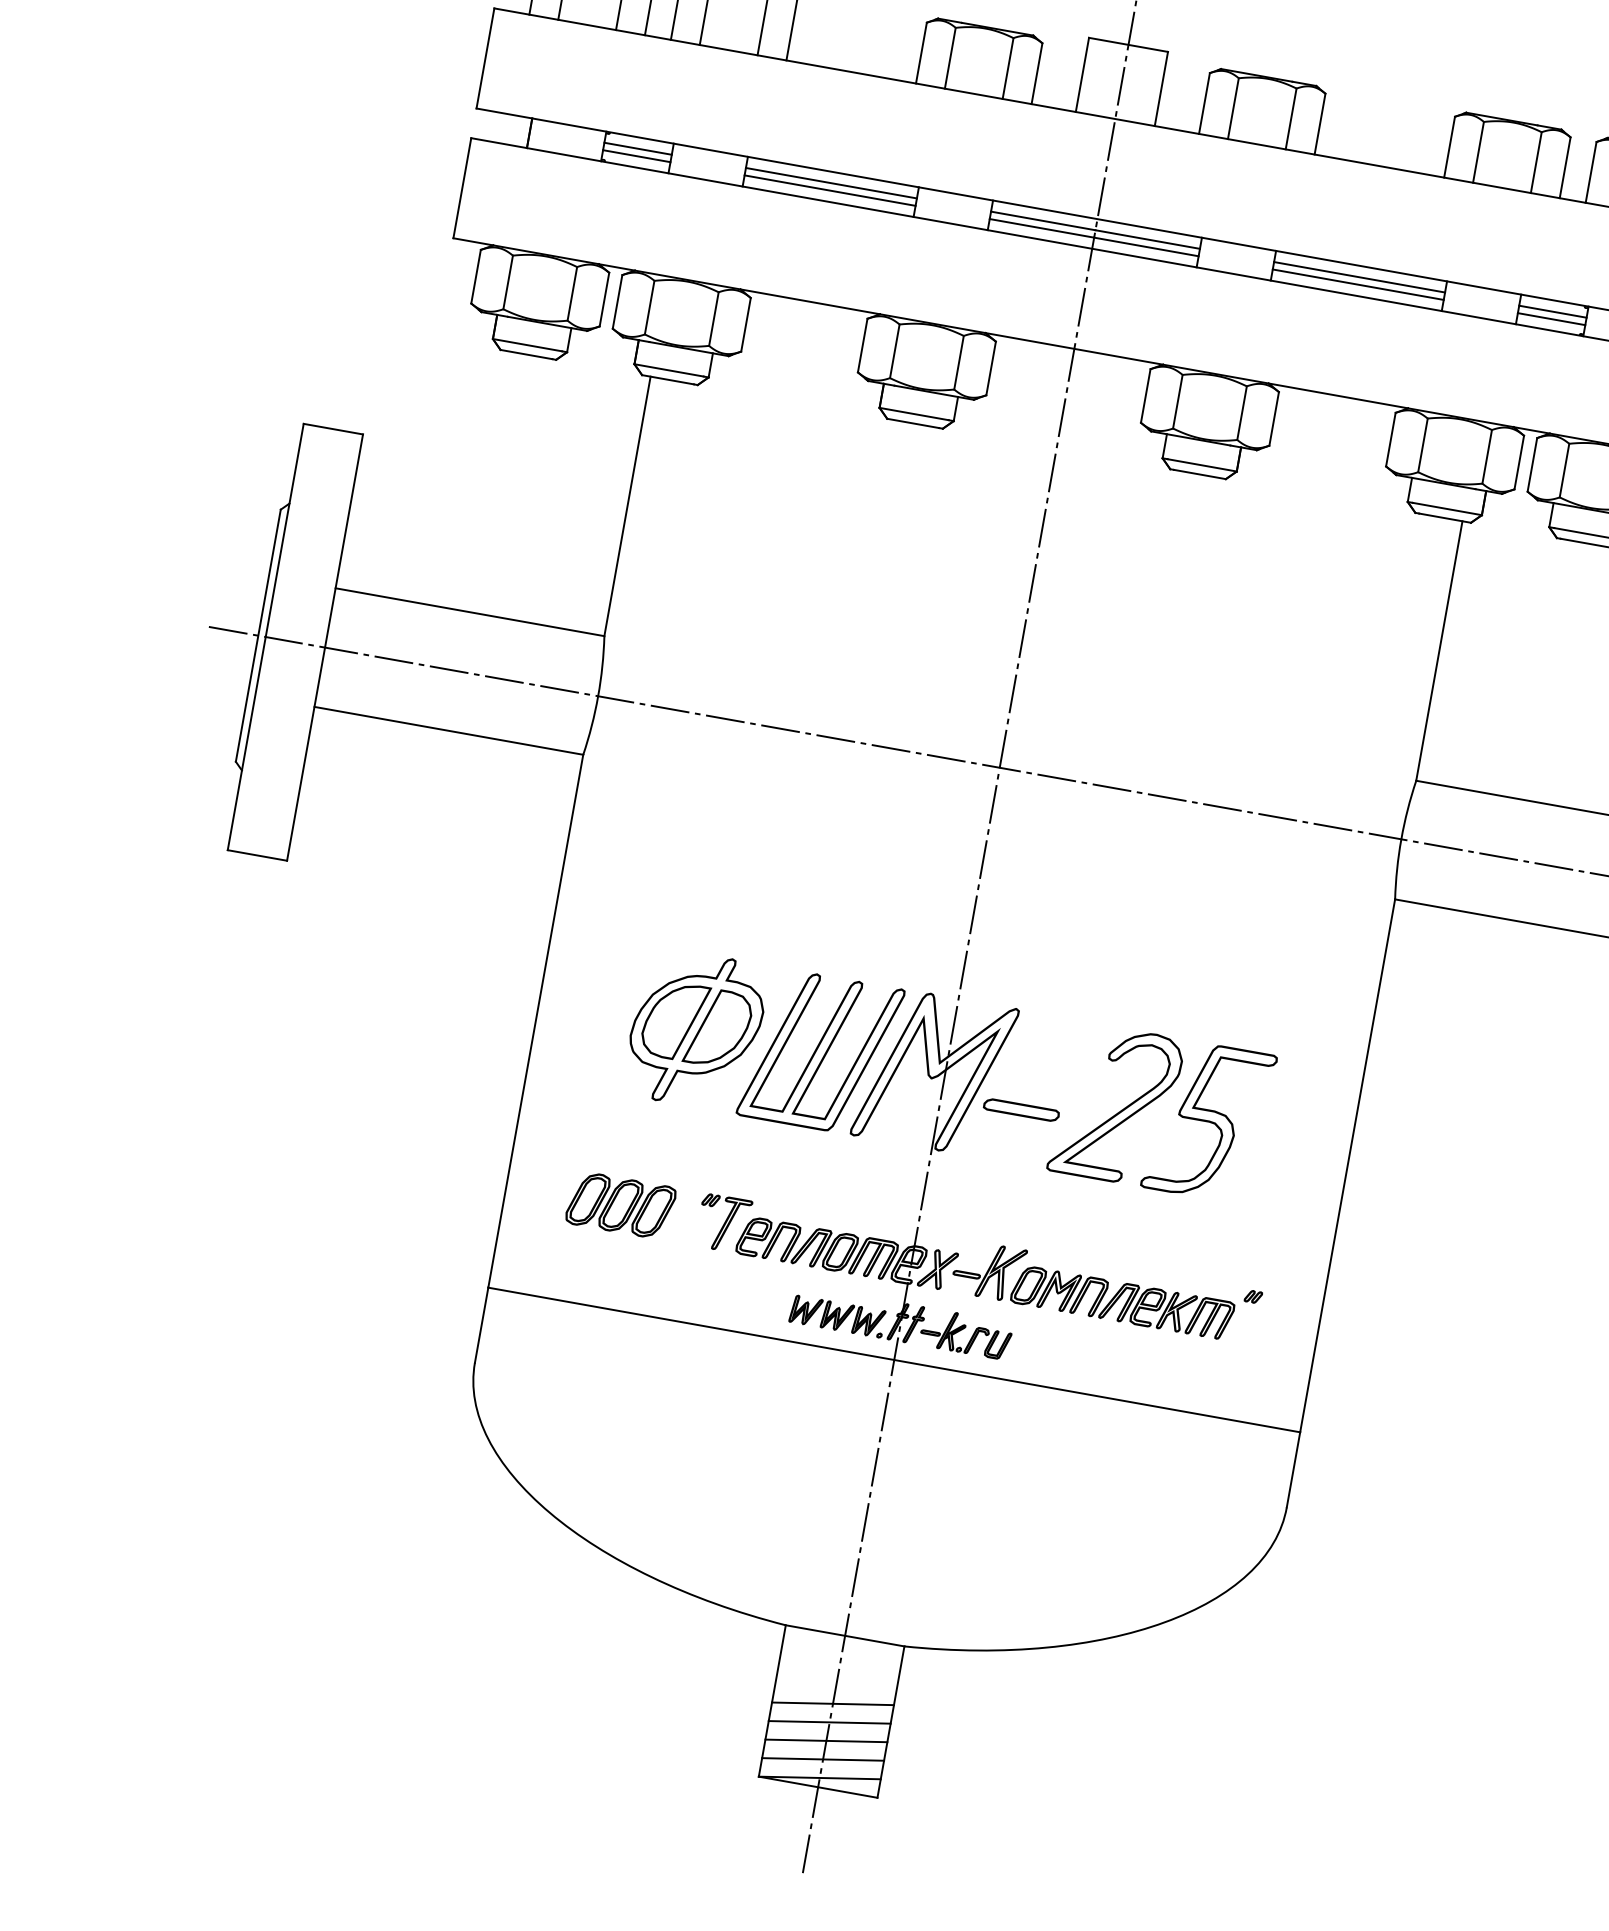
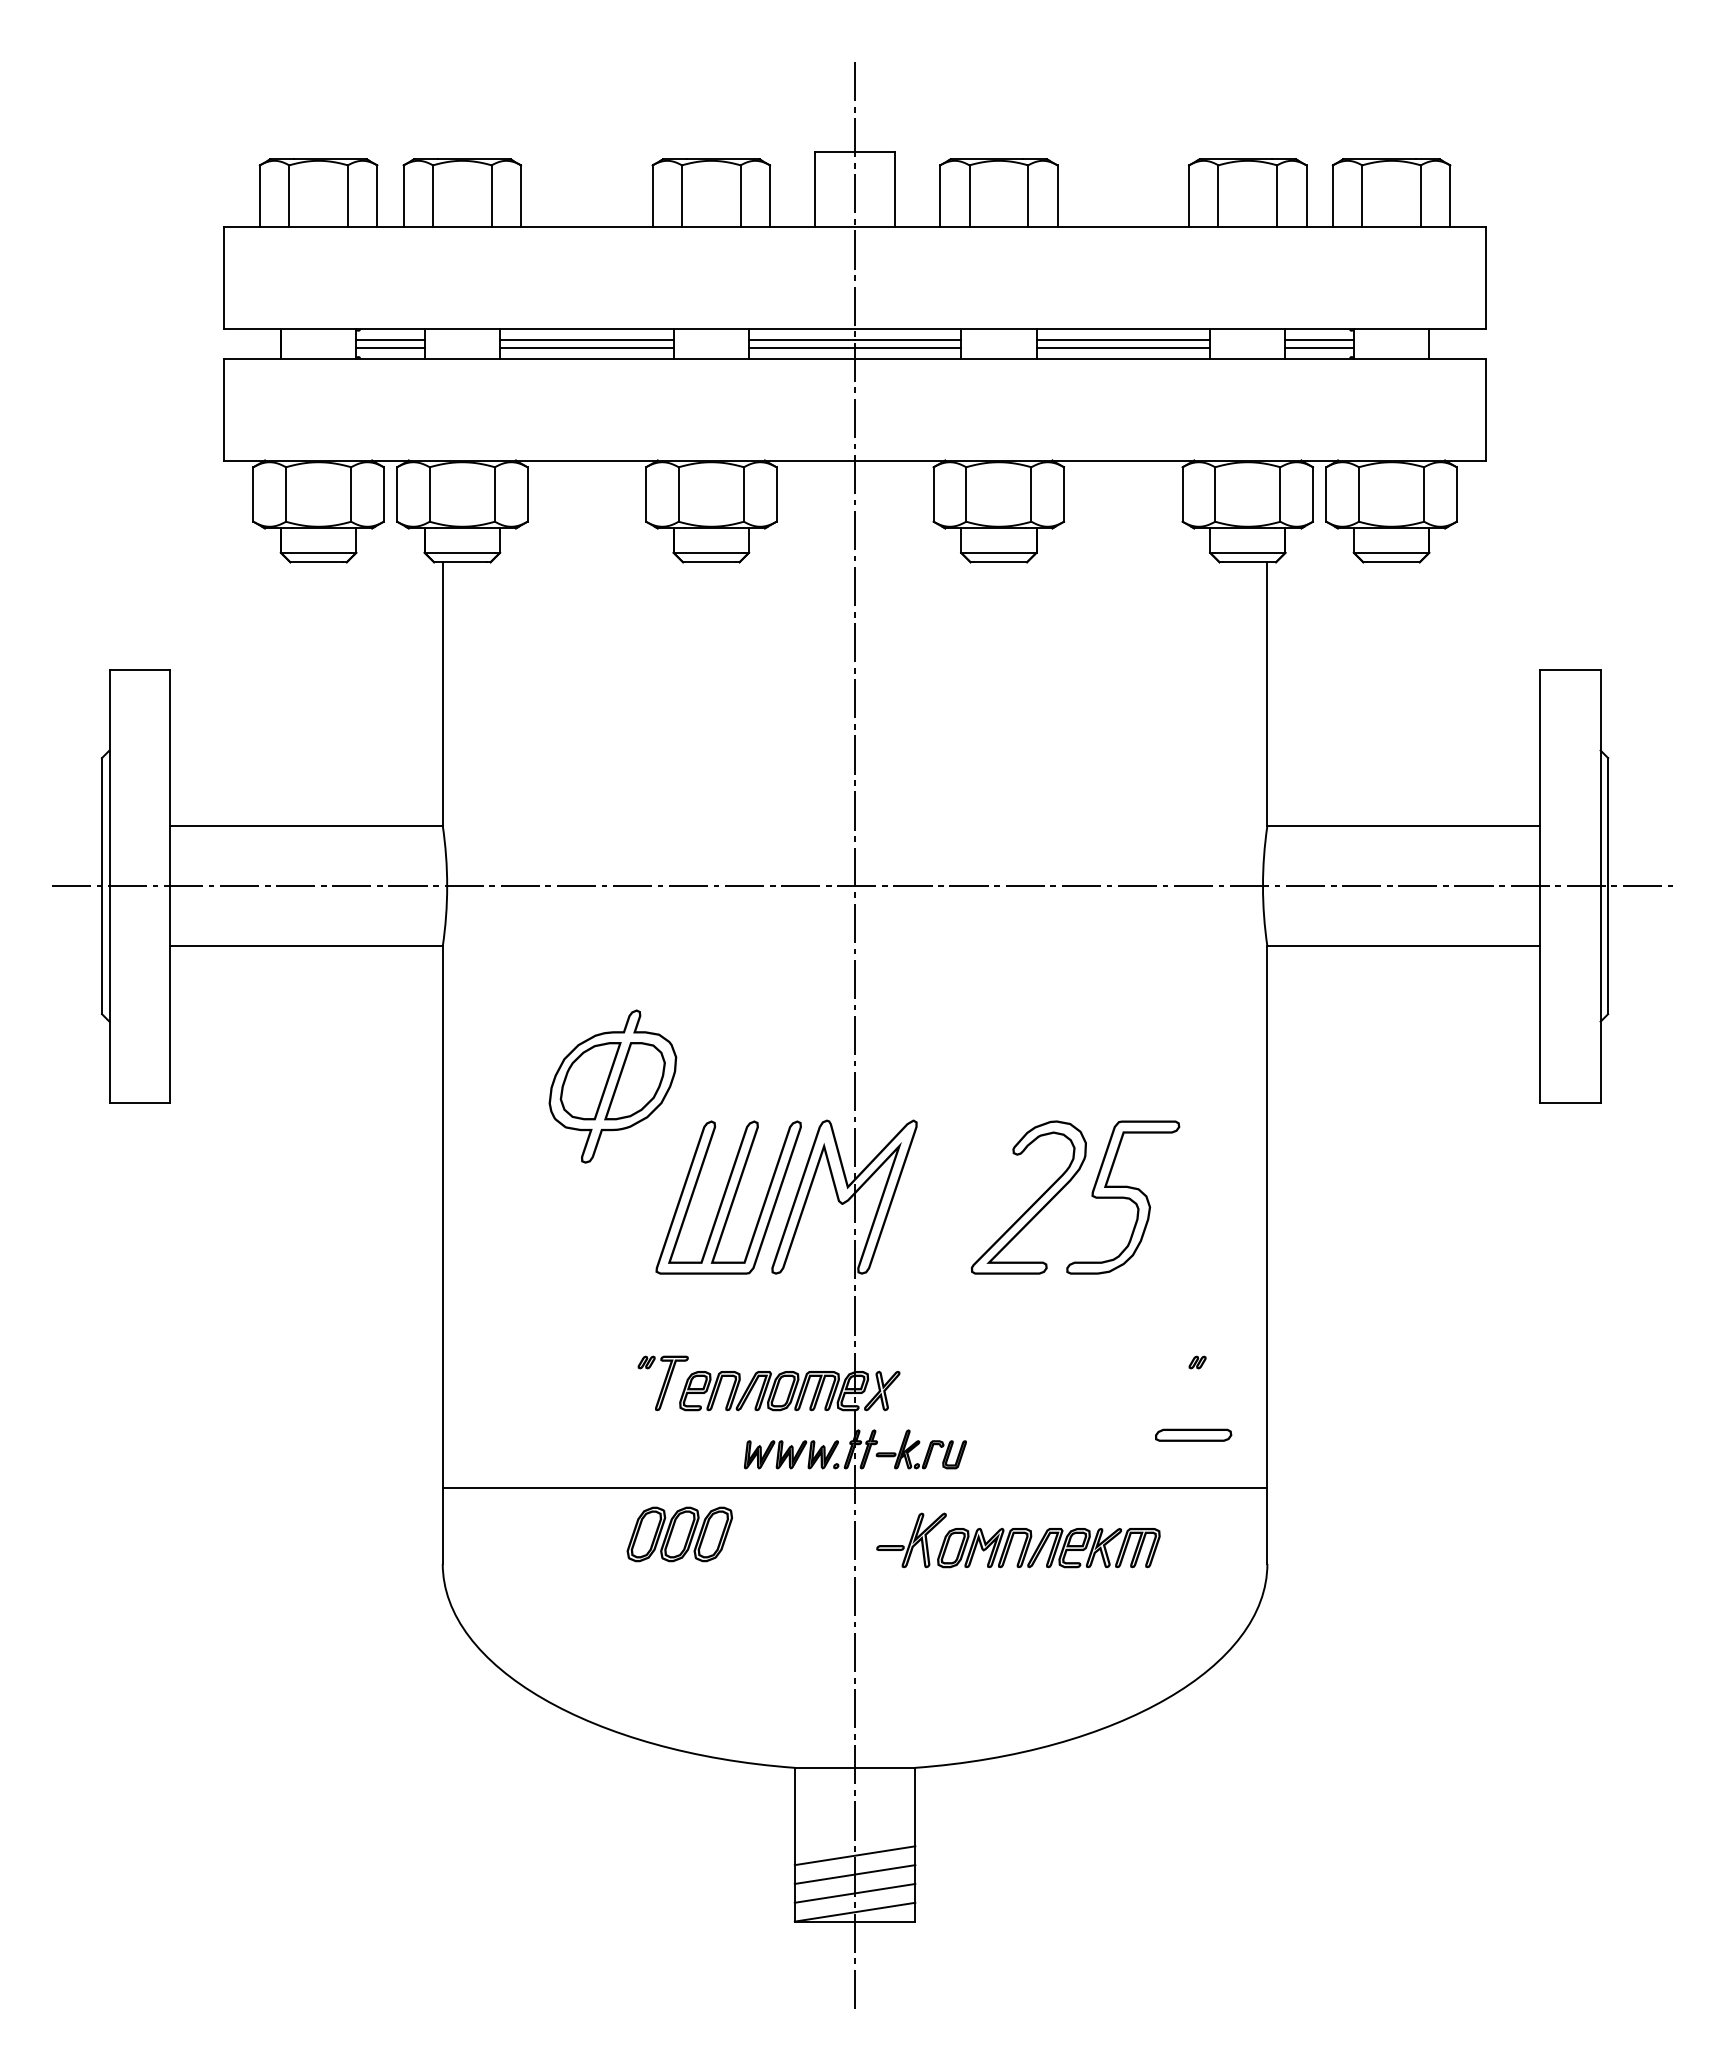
part: (695, 1029) -> (612, 1086), moved
part: (1021, 1109) -> (1193, 1434), moved
part: (620, 1205) -> (679, 1534), moved
part: (1094, 1289) -> (1018, 1540), moved
line: (832, 1703) -> (854, 1836), removed

